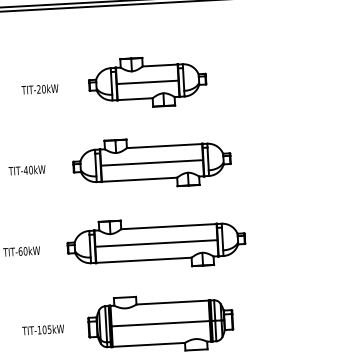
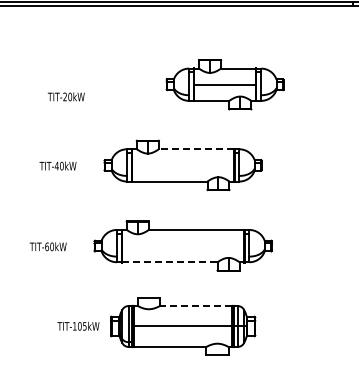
part: (146, 82) -> (224, 84), moved
text: (39, 88) -> (65, 96), moved
line: (164, 146) -> (196, 149), solid -> dashed
line: (152, 162) -> (183, 165), removed
line: (156, 243) -> (183, 246), removed
line: (143, 260) -> (169, 262), solid -> dashed
line: (171, 302) -> (195, 305), solid -> dashed
text: (43, 329) -> (78, 325), moved

